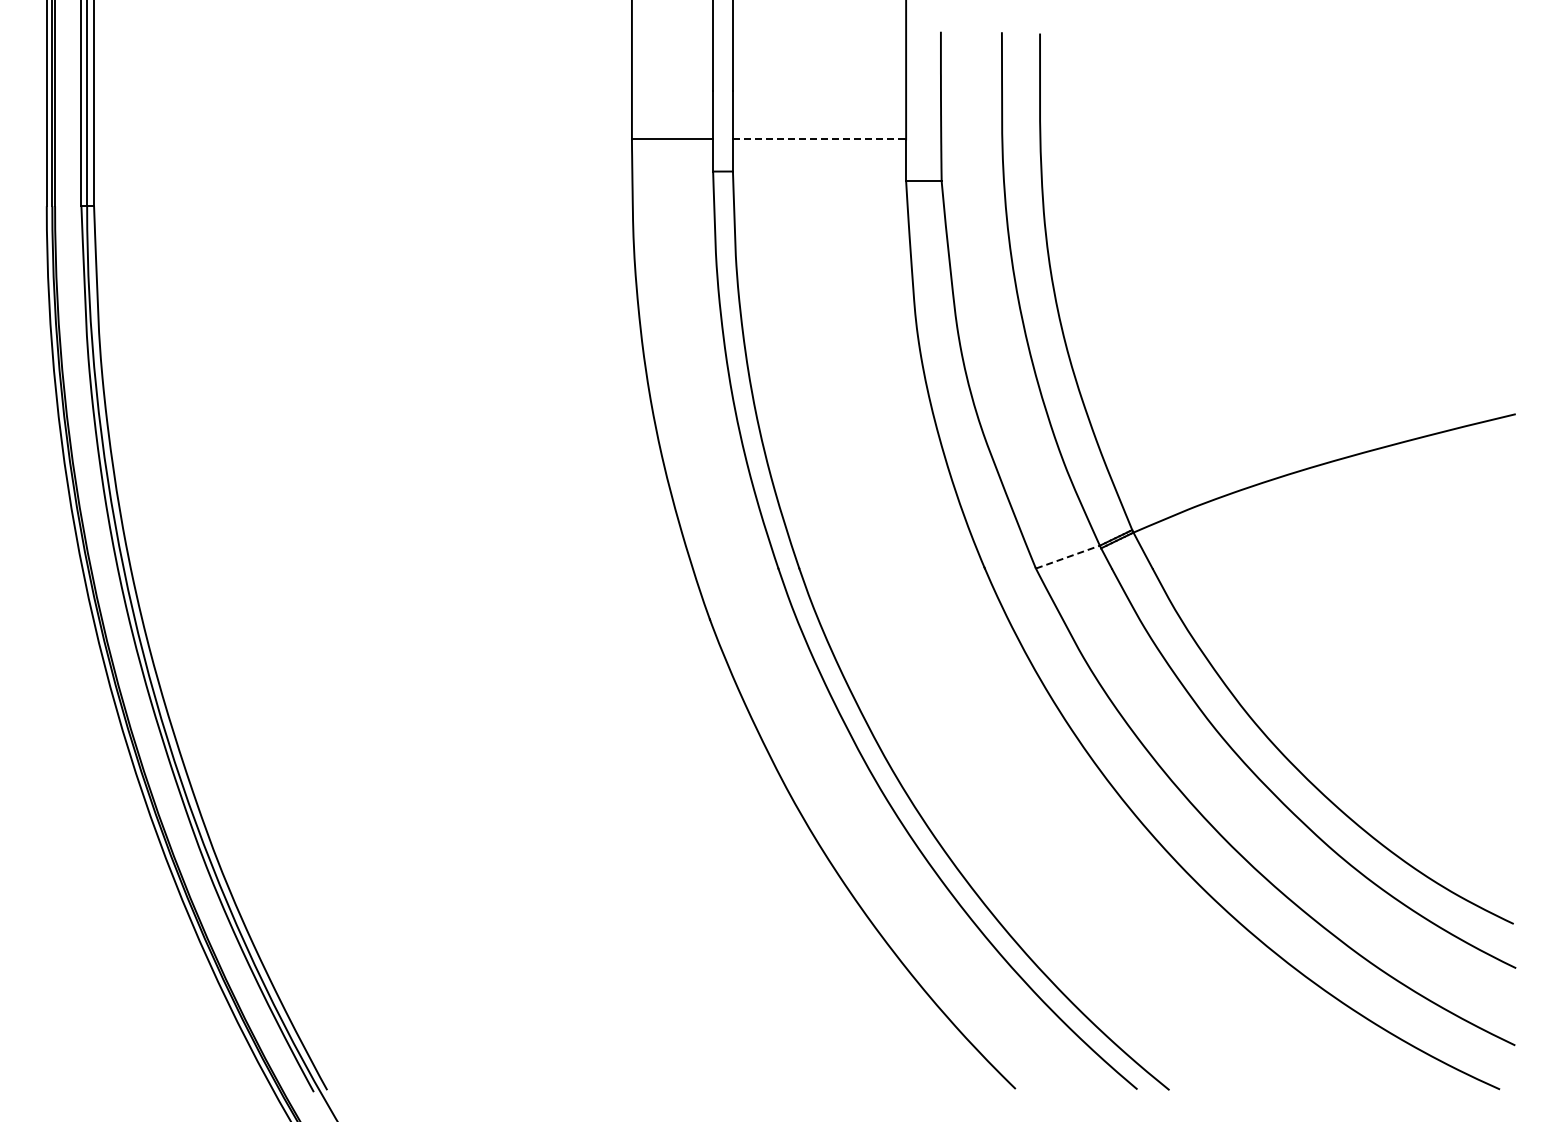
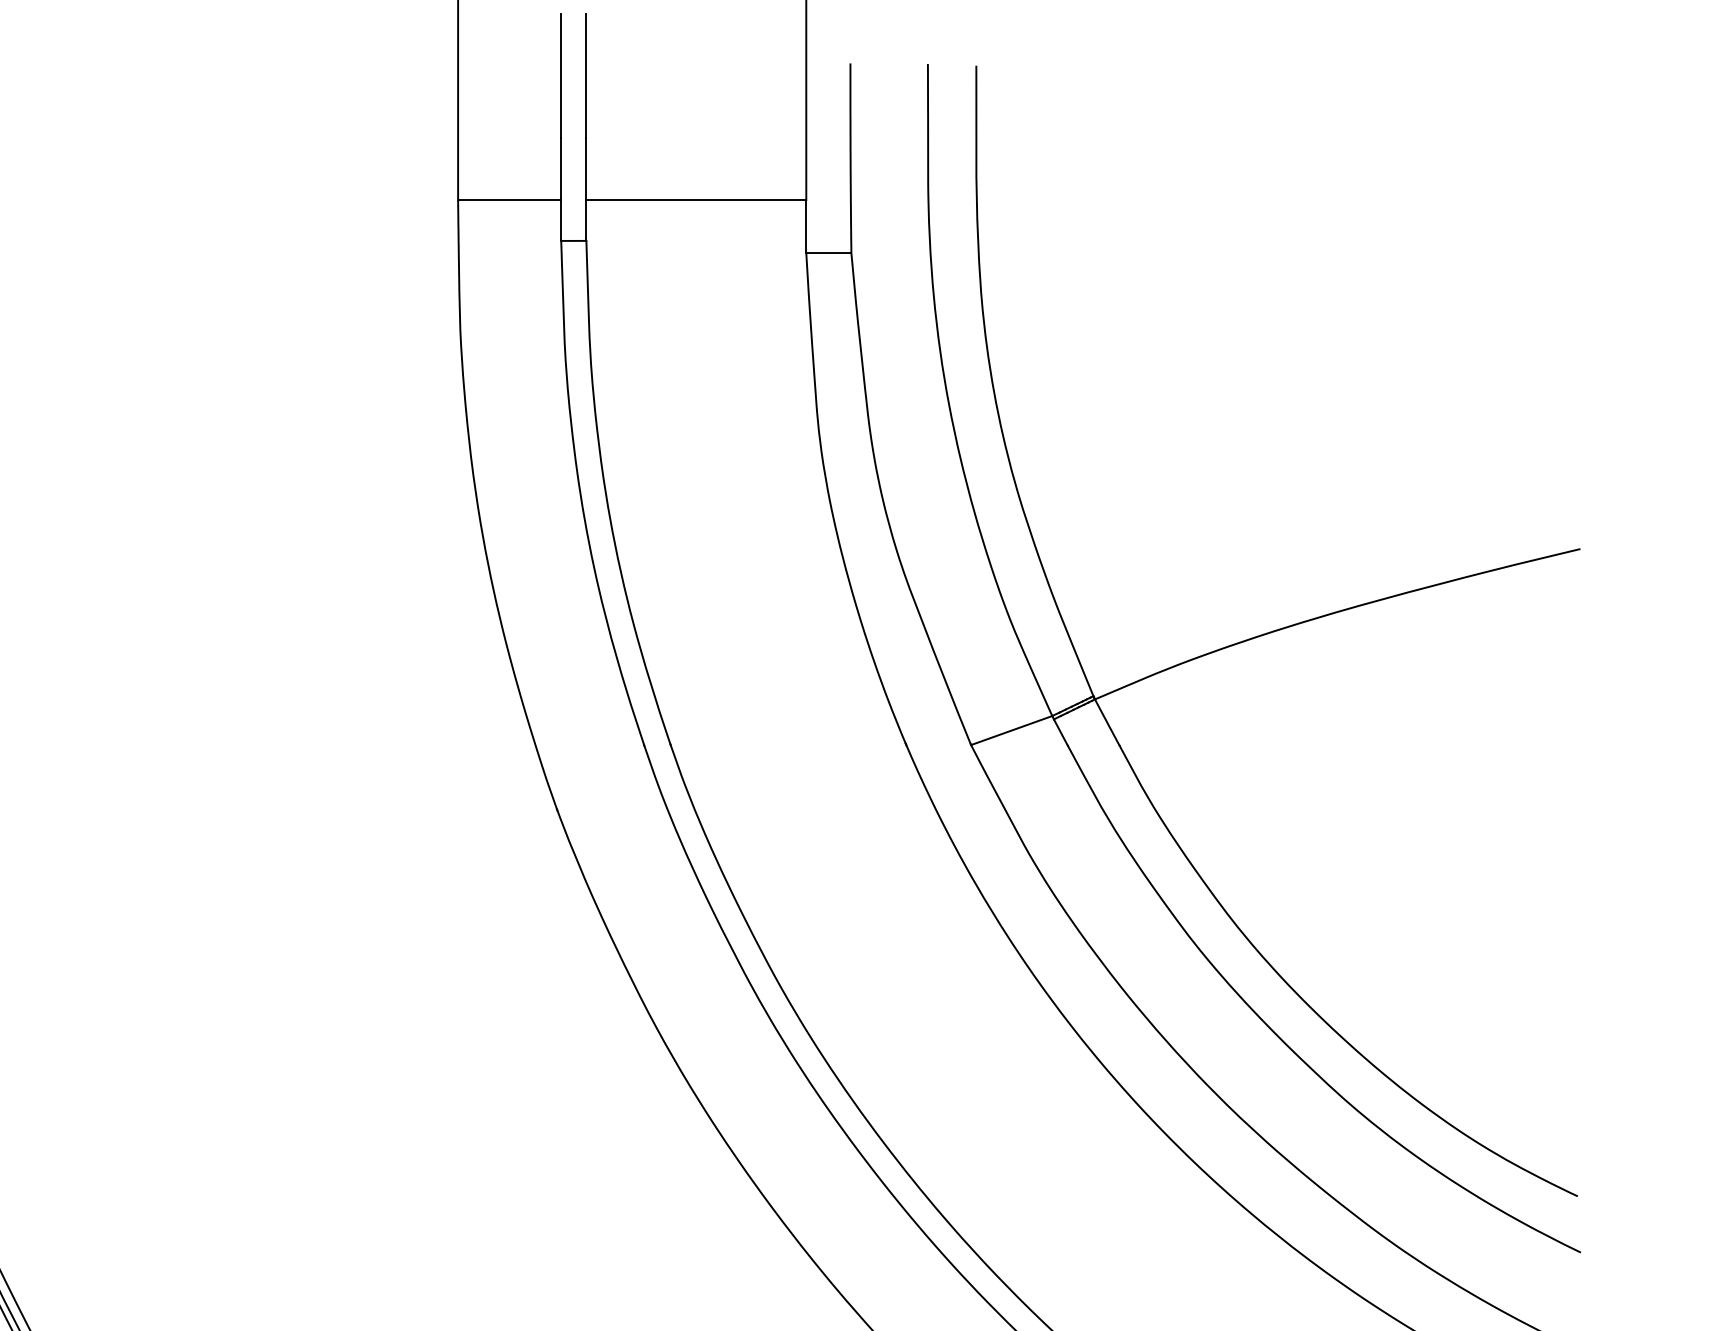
line: (819, 139) -> (696, 200), dashed -> solid
line: (1067, 557) -> (1011, 731), dashed -> solid

